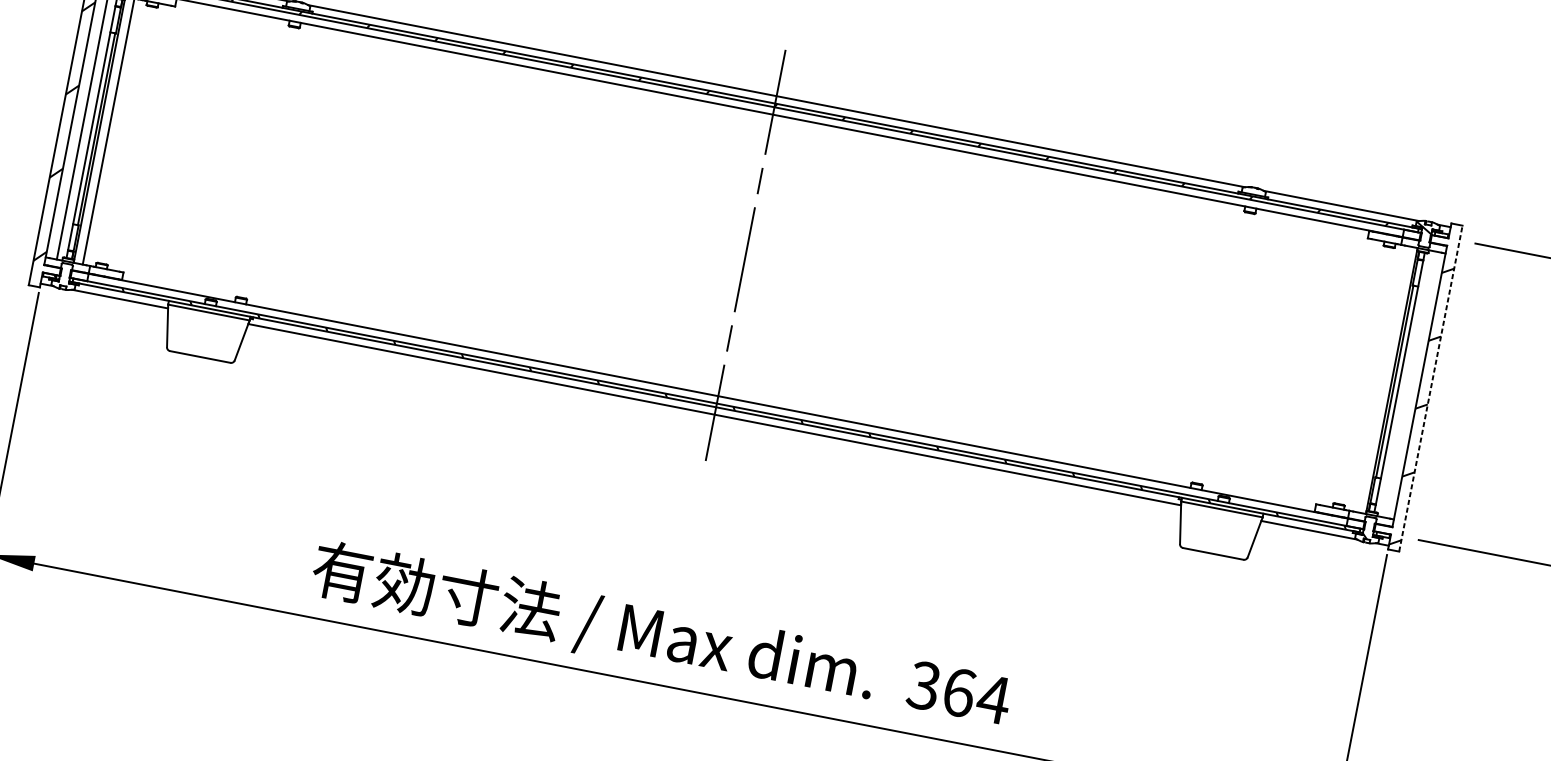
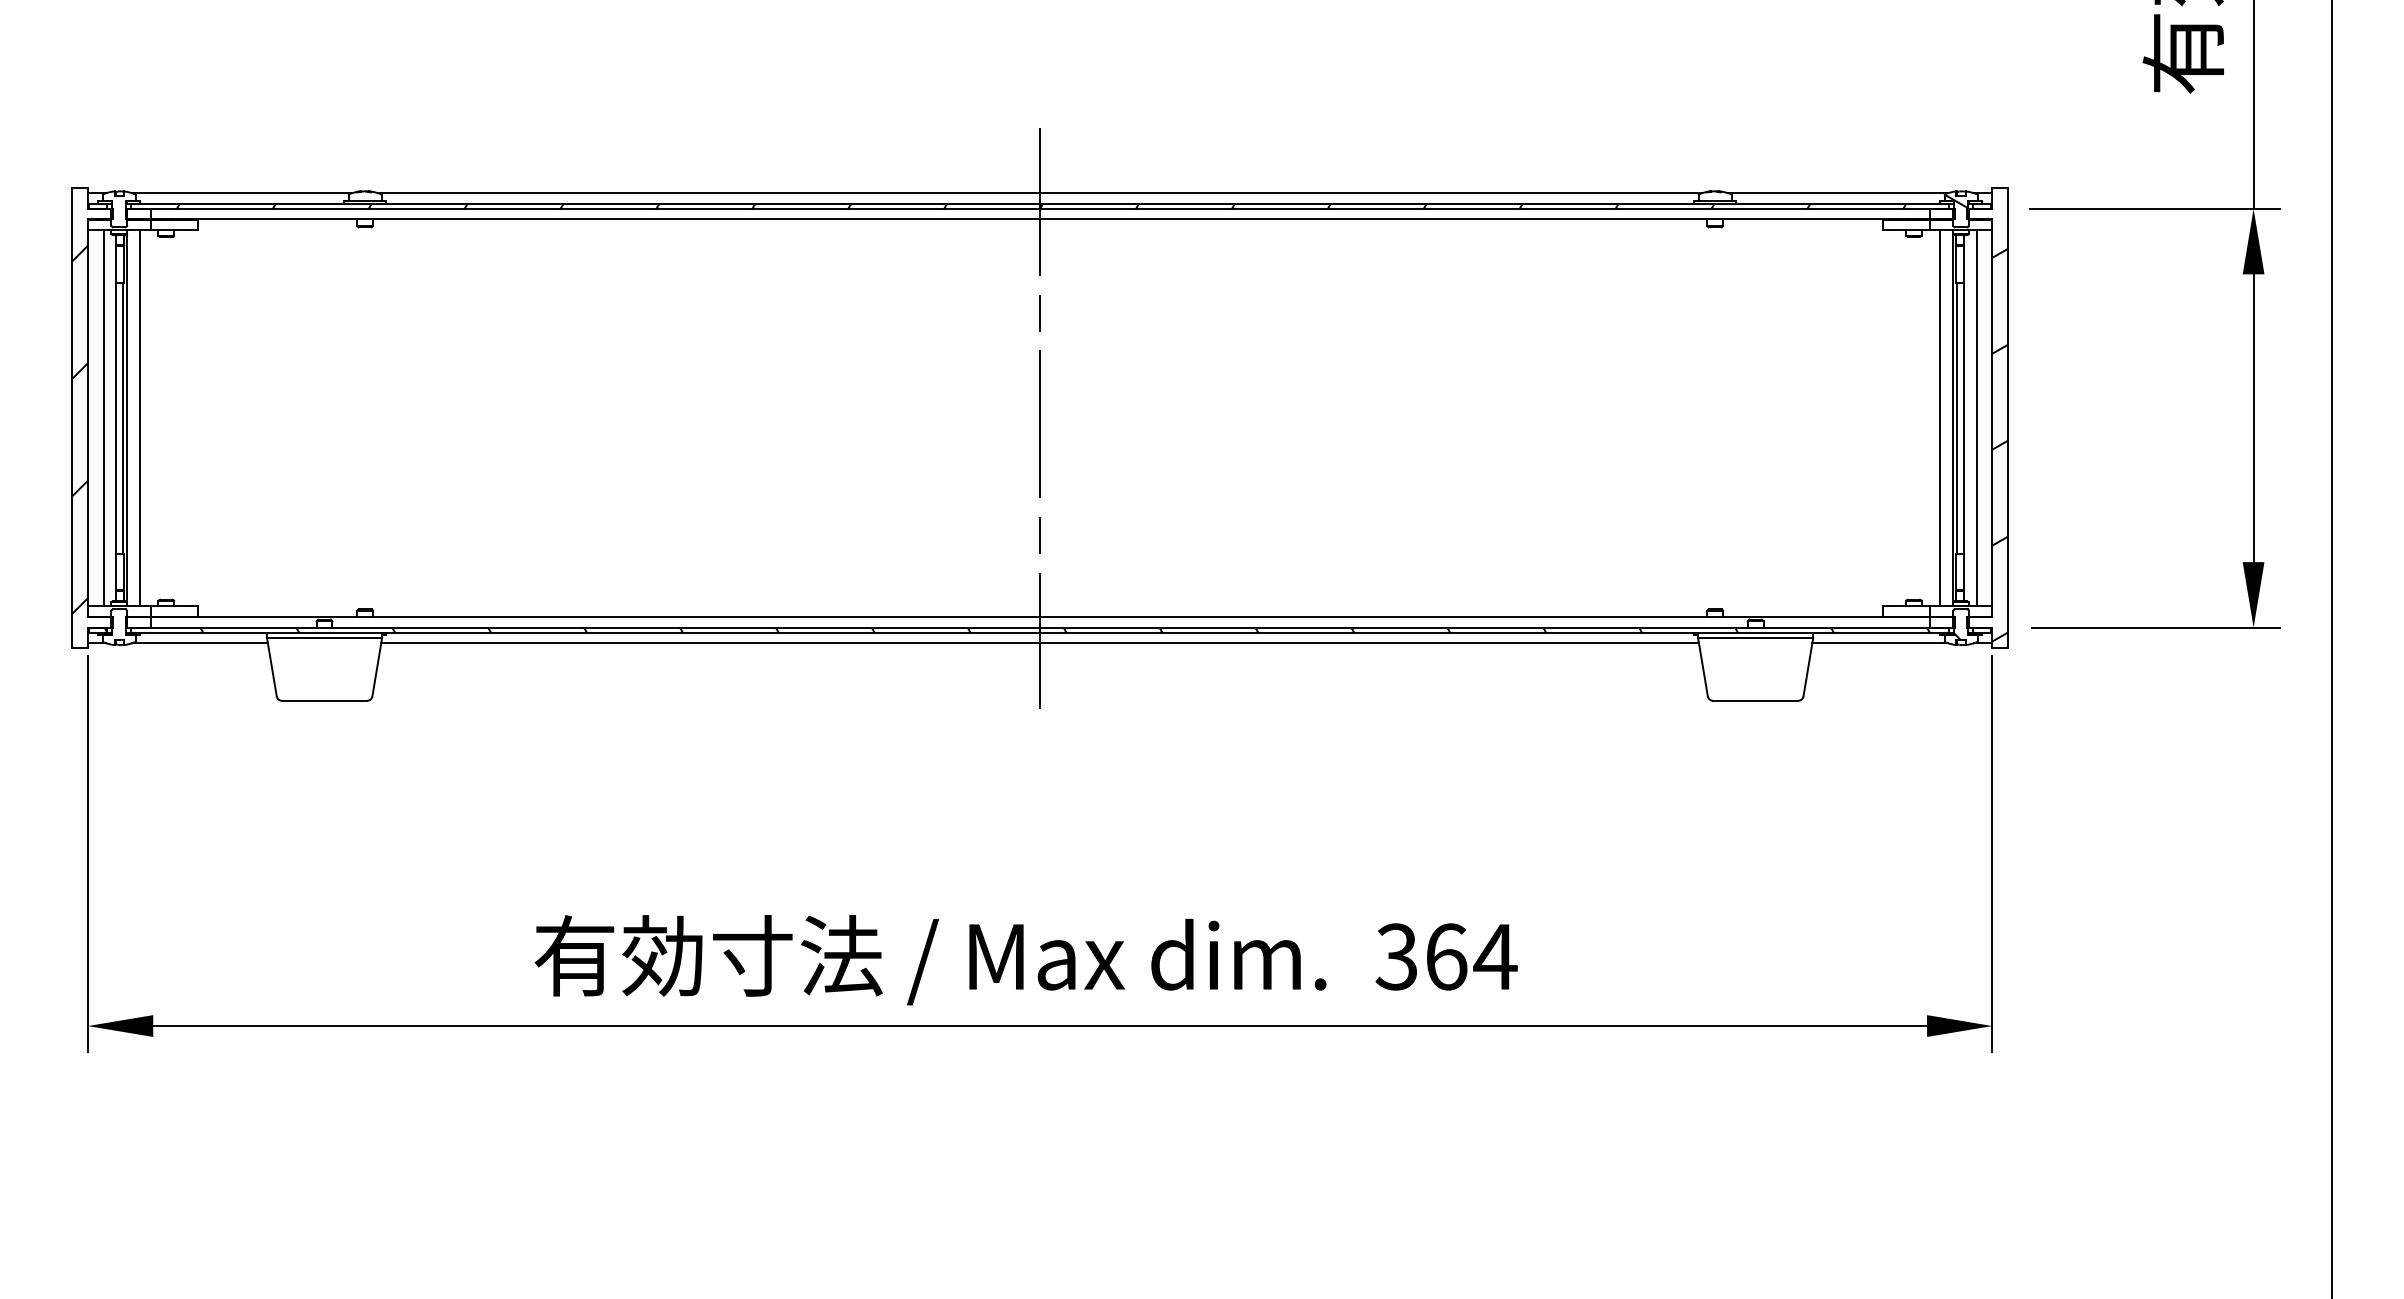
line: (1382, 379) -> (1940, 418), added
line: (1408, 384) -> (1976, 418), added
line: (1431, 388) -> (2008, 417), dashed -> solid

